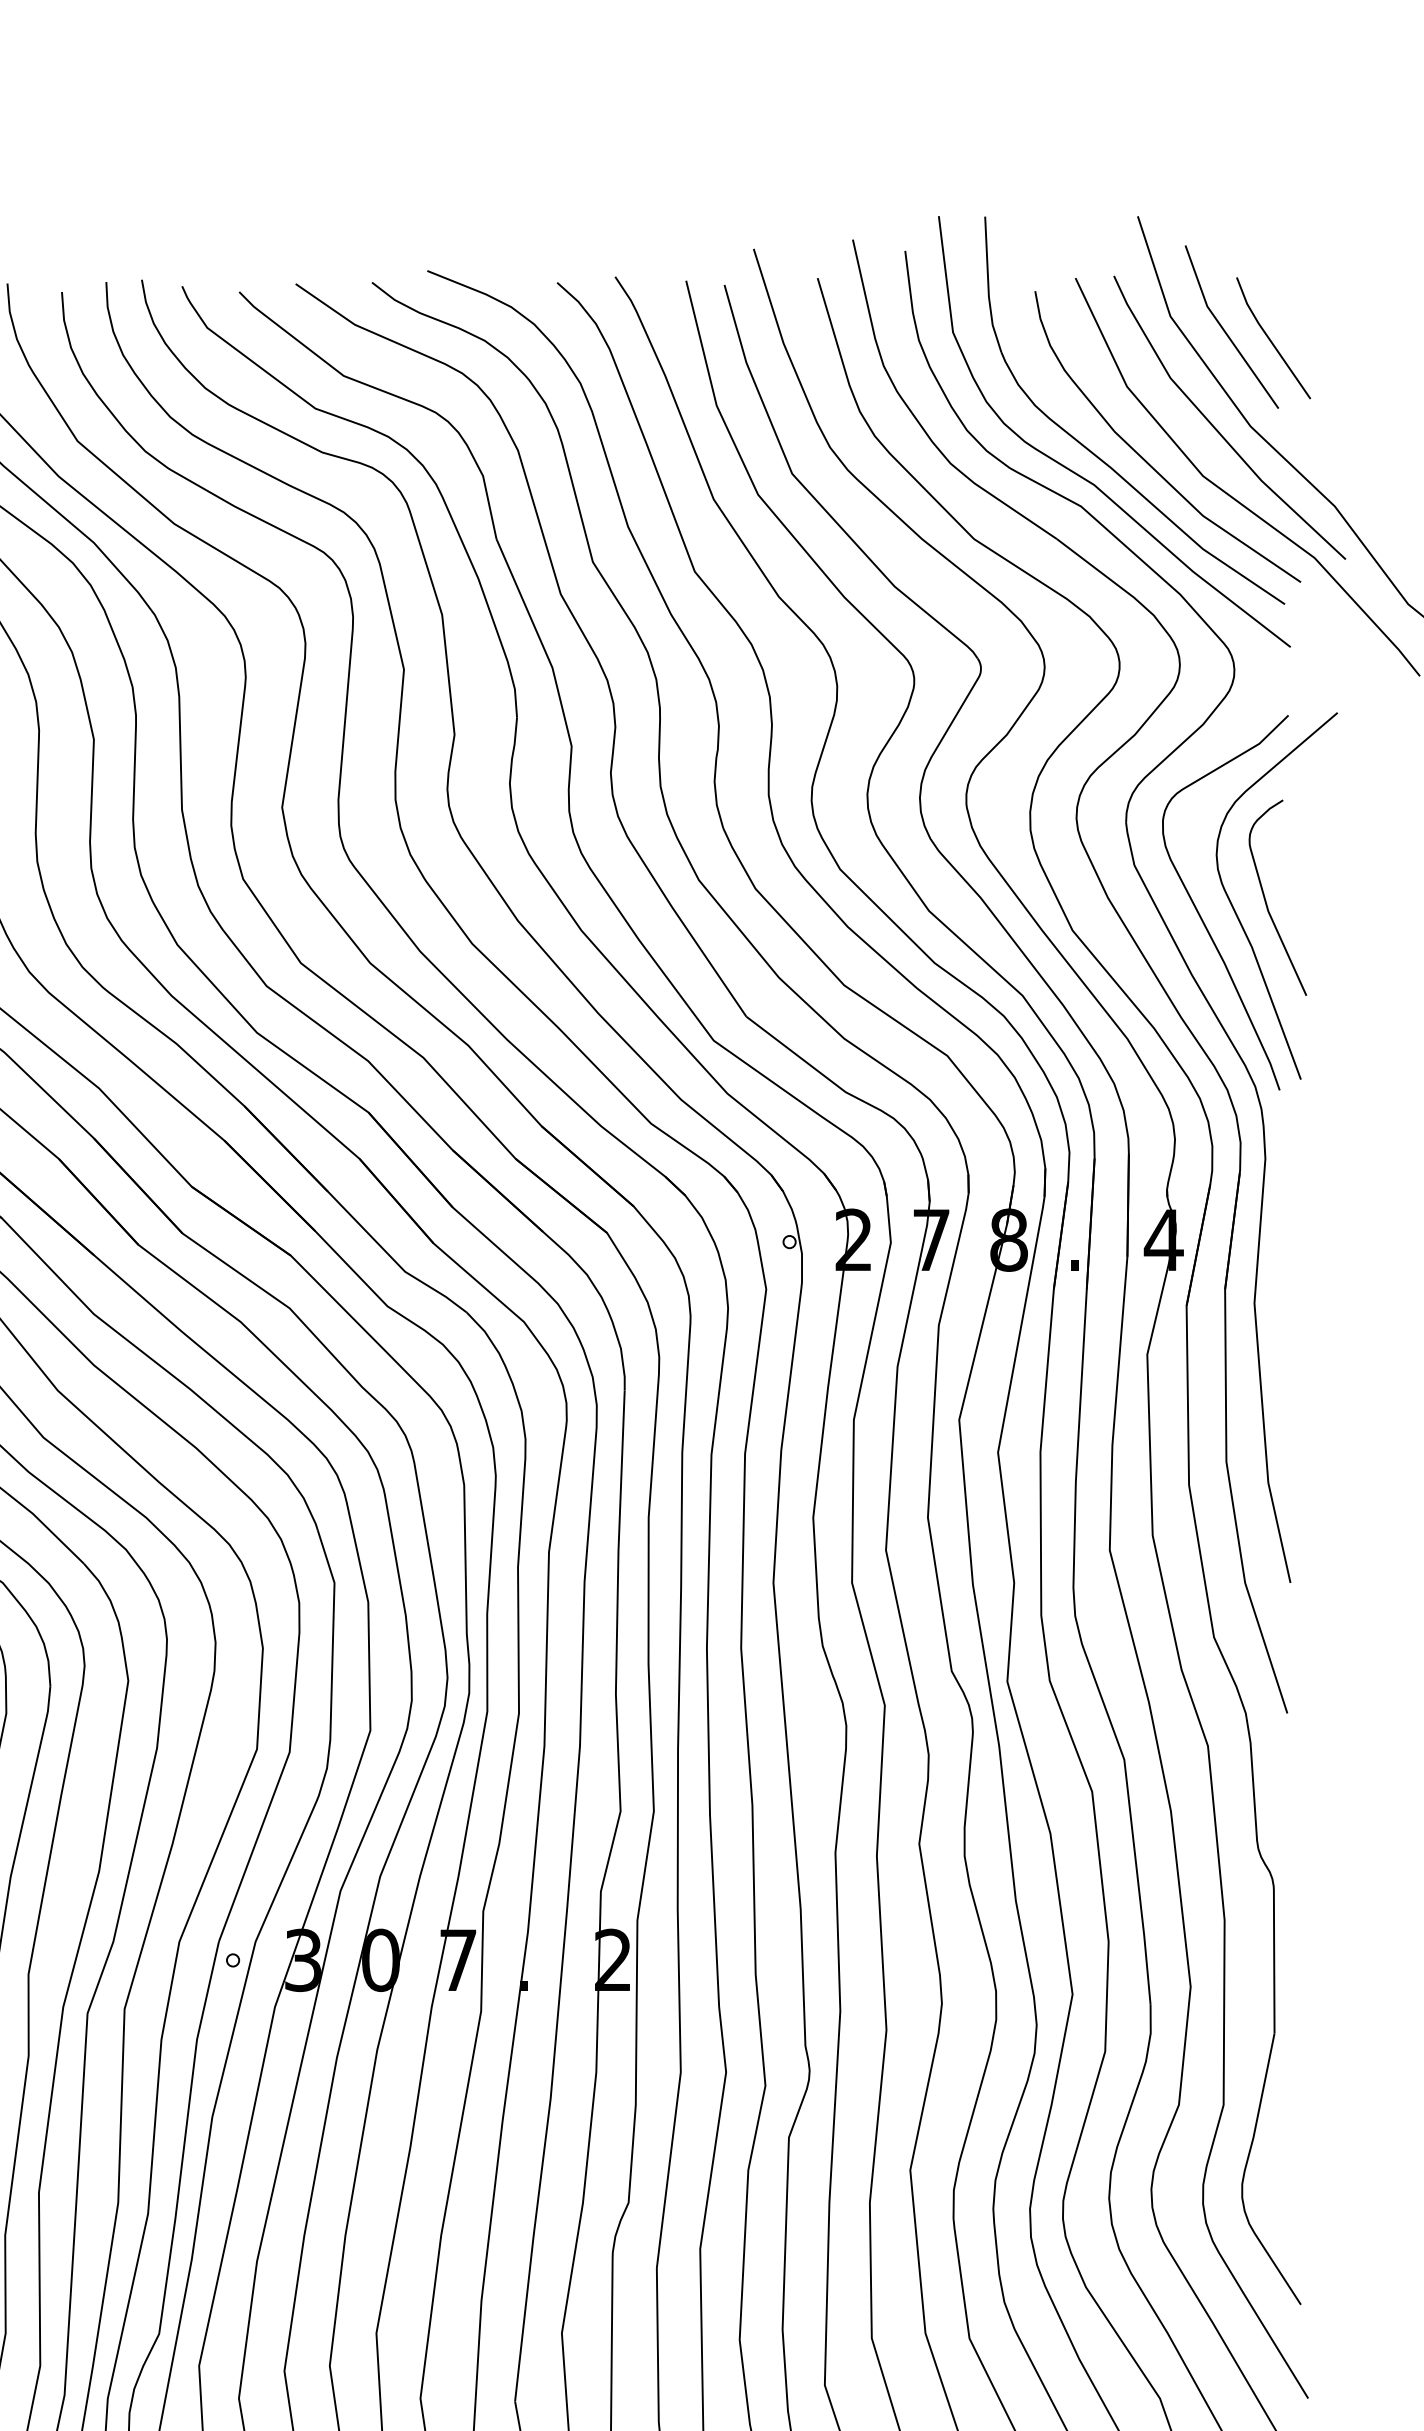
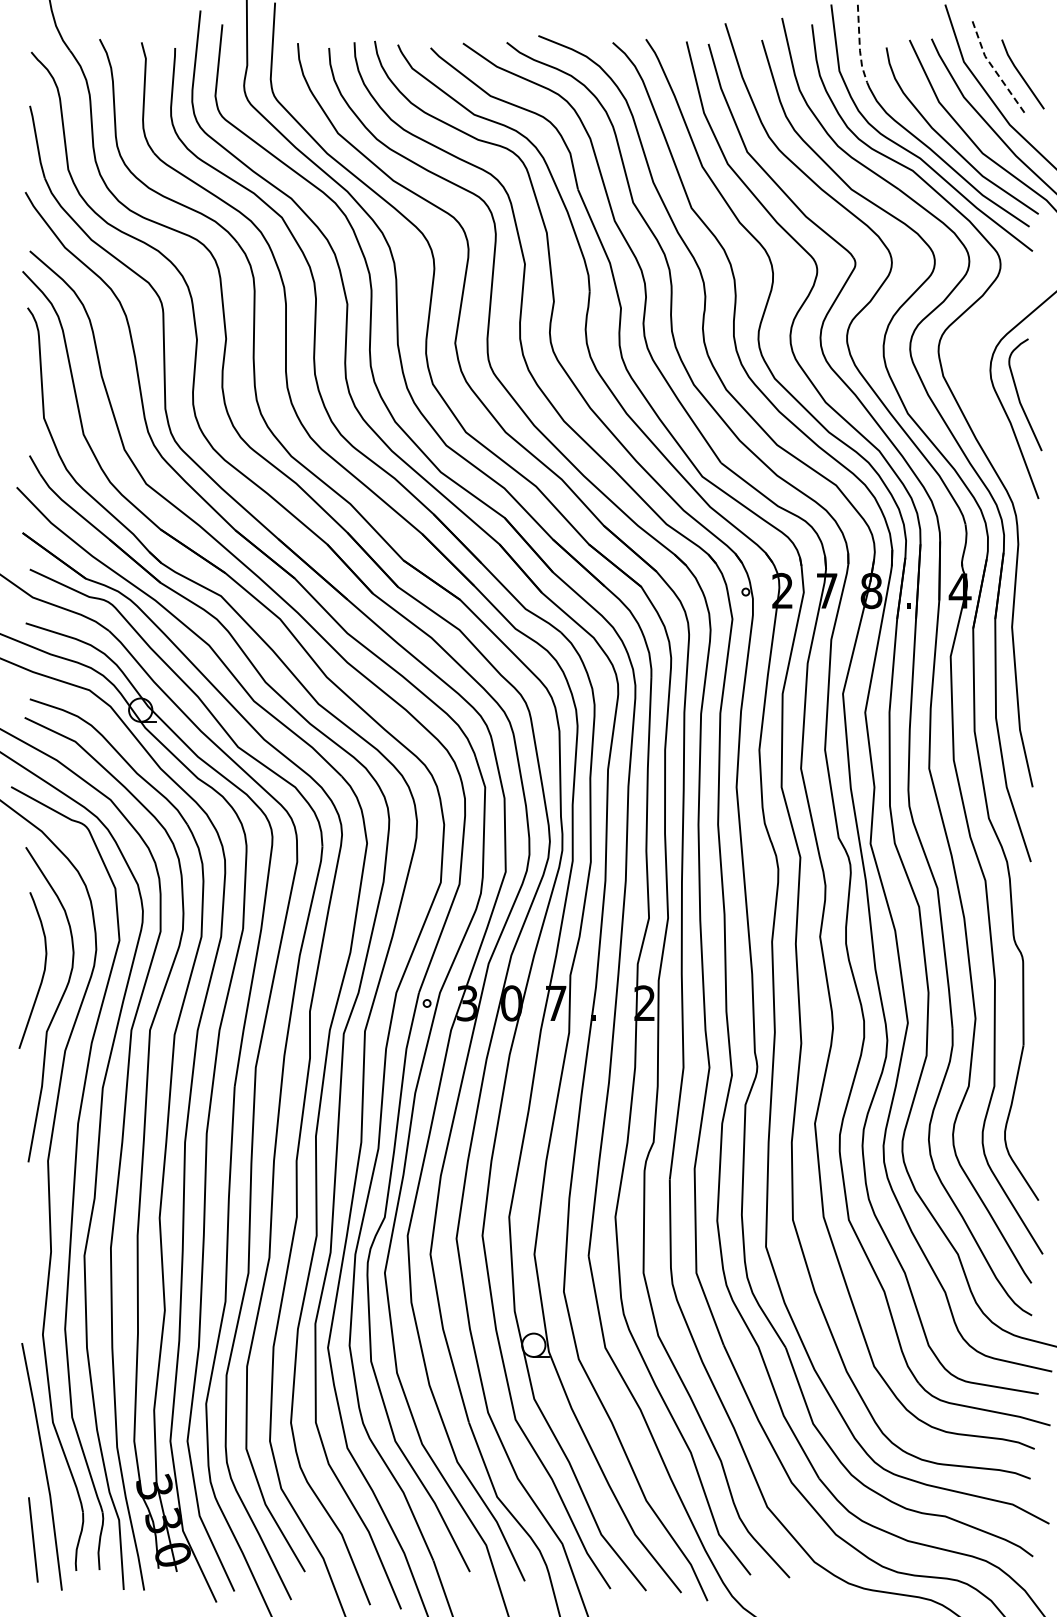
line: (988, 287) -> (859, 45), solid -> dashed
line: (1223, 331) -> (994, 70), solid -> dashed
curve: (1201, 914) -> (981, 404), removed

